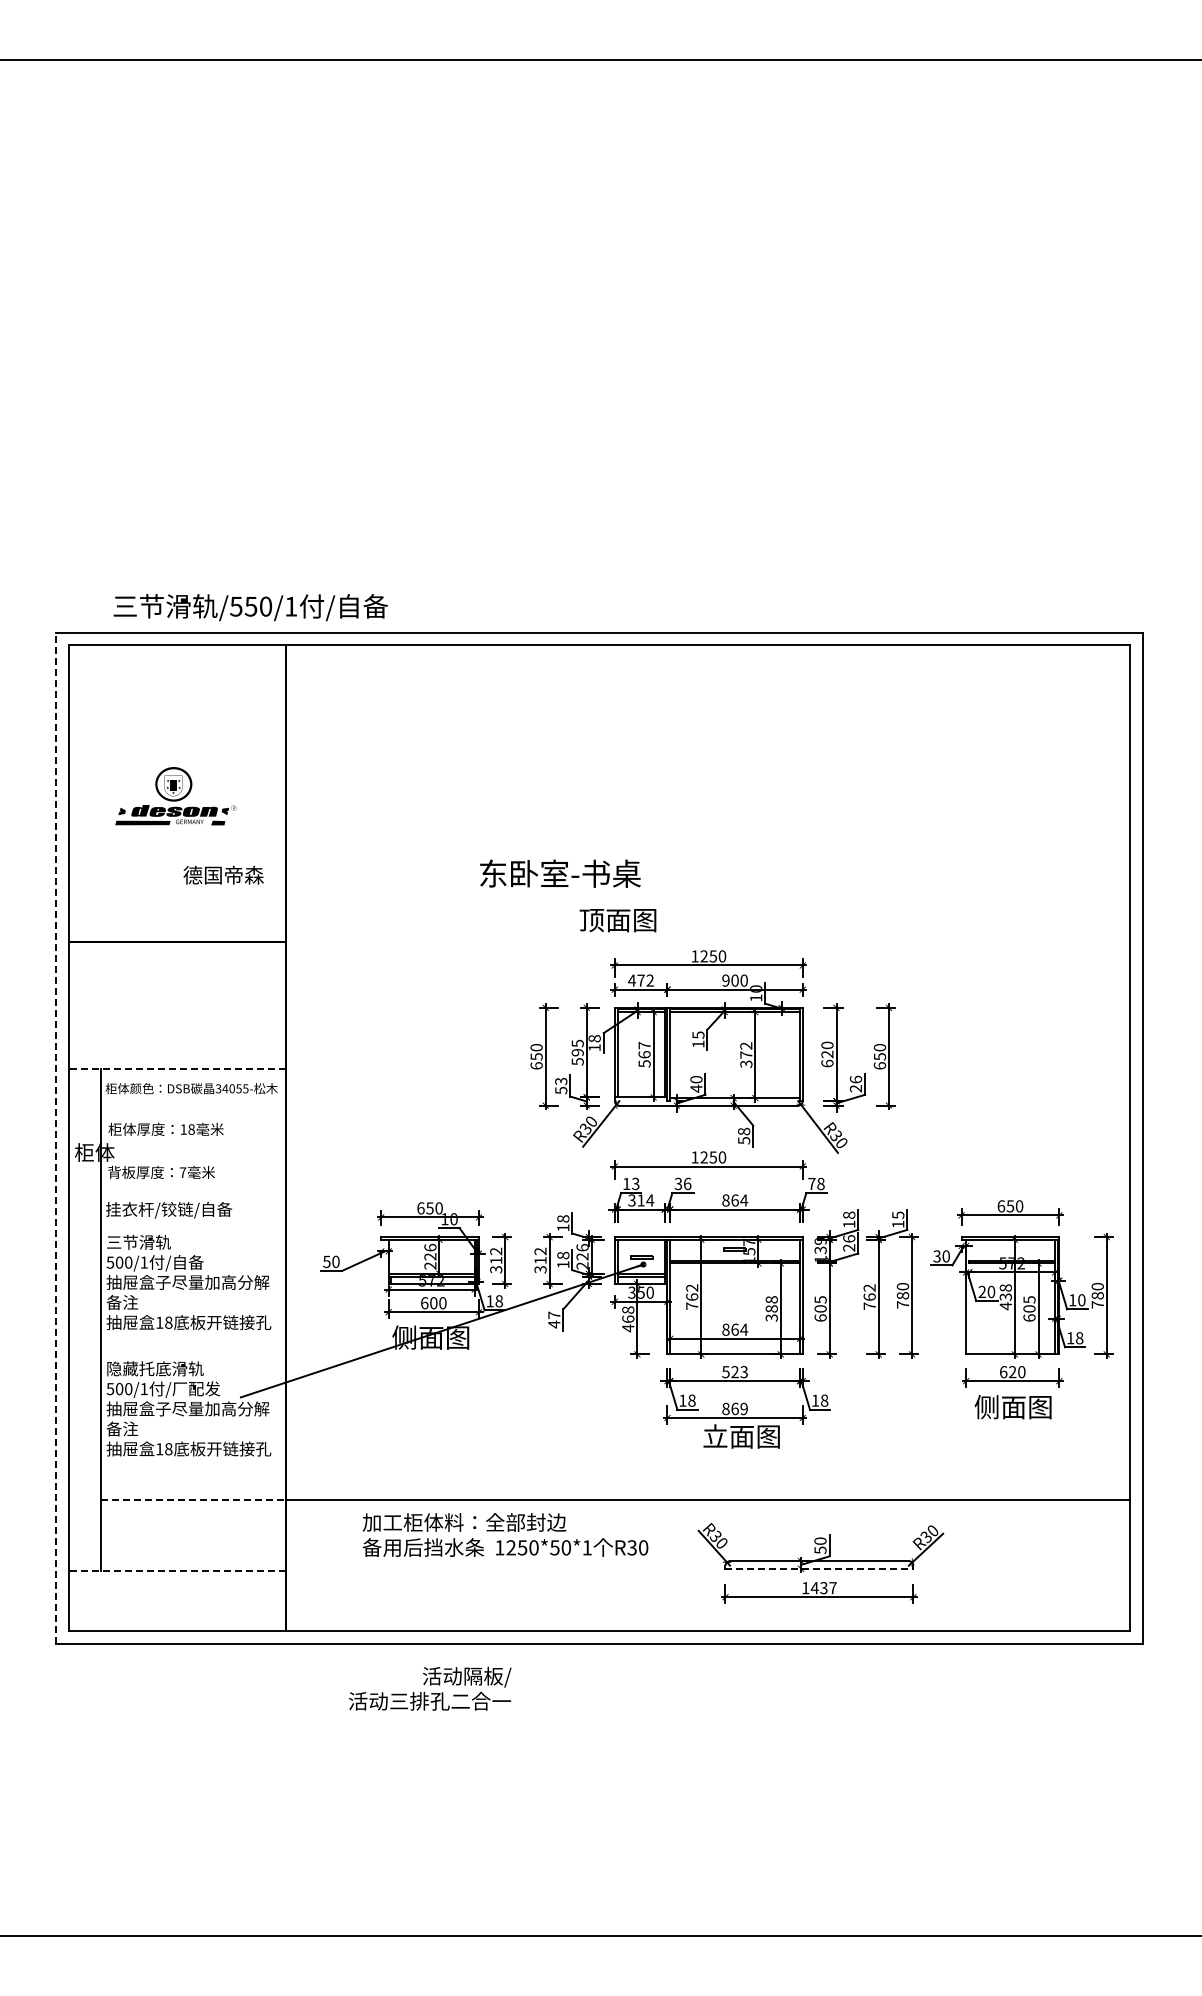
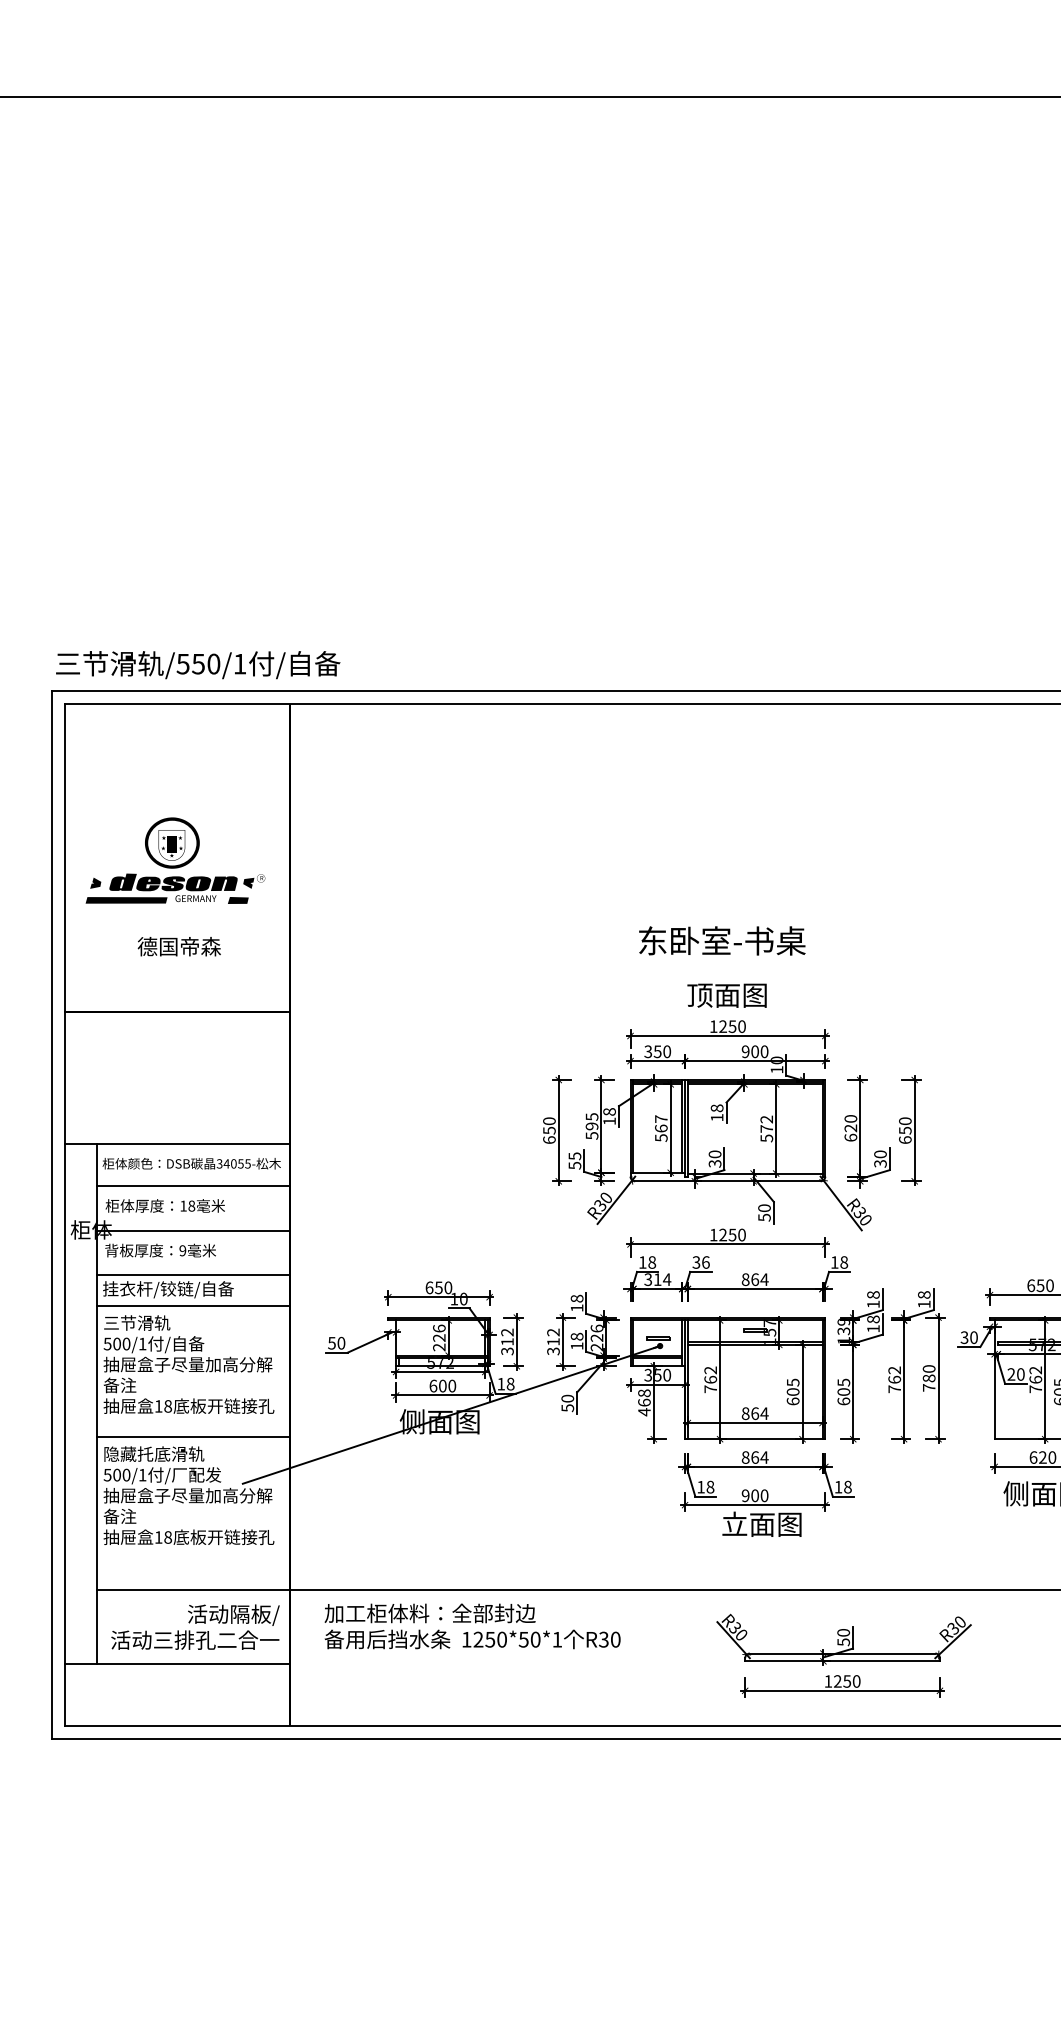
text: (250, 607) -> (197, 664), moved
part: (175, 795) -> (175, 859), size x1.43
text: (560, 873) -> (722, 940), moved
text: (223, 874) -> (179, 945), moved
text: (617, 920) -> (726, 995), moved
text: (640, 980) -> (657, 1051), 472 -> 350
text: (698, 1034) -> (717, 1107), 15 -> 18
text: (745, 1063) -> (765, 1137), 372 -> 572
line: (177, 1069) -> (177, 1143), dashed -> solid
text: (560, 1080) -> (574, 1155), 53 -> 55
text: (855, 1083) -> (879, 1158), 26 -> 30
text: (696, 1088) -> (715, 1163), 40 -> 30
line: (193, 1109) -> (193, 1185), added
text: (743, 1131) -> (763, 1208), 58 -> 50
line: (56, 1138) -> (51, 1215), dashed -> solid
line: (193, 1153) -> (193, 1230), added
text: (182, 1172) -> (182, 1250), 7 -> 9
text: (635, 1183) -> (651, 1262), 13 -> 18
text: (811, 1183) -> (834, 1262), 78 -> 18
line: (193, 1195) -> (193, 1274), added
text: (898, 1215) -> (924, 1295), 15 -> 18
line: (193, 1226) -> (193, 1306), added
text: (849, 1243) -> (873, 1324), 26 -> 18
text: (1005, 1297) -> (1035, 1380), 438 -> 762
text: (771, 1308) -> (792, 1391), 388 -> 605
text: (554, 1319) -> (567, 1403), 47 -> 50
line: (193, 1352) -> (193, 1437), added
text: (735, 1372) -> (755, 1457), 523 -> 864
text: (734, 1408) -> (754, 1495), 869 -> 900
line: (193, 1500) -> (193, 1590), dashed -> solid
text: (505, 1534) -> (472, 1625), moved
line: (819, 1568) -> (842, 1661), dashed -> solid
line: (177, 1571) -> (177, 1664), dashed -> solid
text: (823, 1588) -> (846, 1681), 1437 -> 1250
text: (430, 1688) -> (195, 1626), moved

